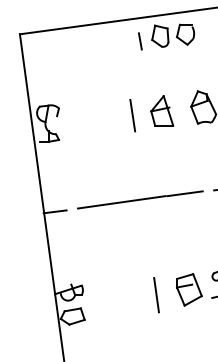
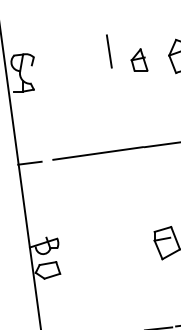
part: (162, 110) -> (139, 59), size x0.7
line: (132, 115) -> (109, 51), moved
line: (156, 295) -> (133, 248), removed

